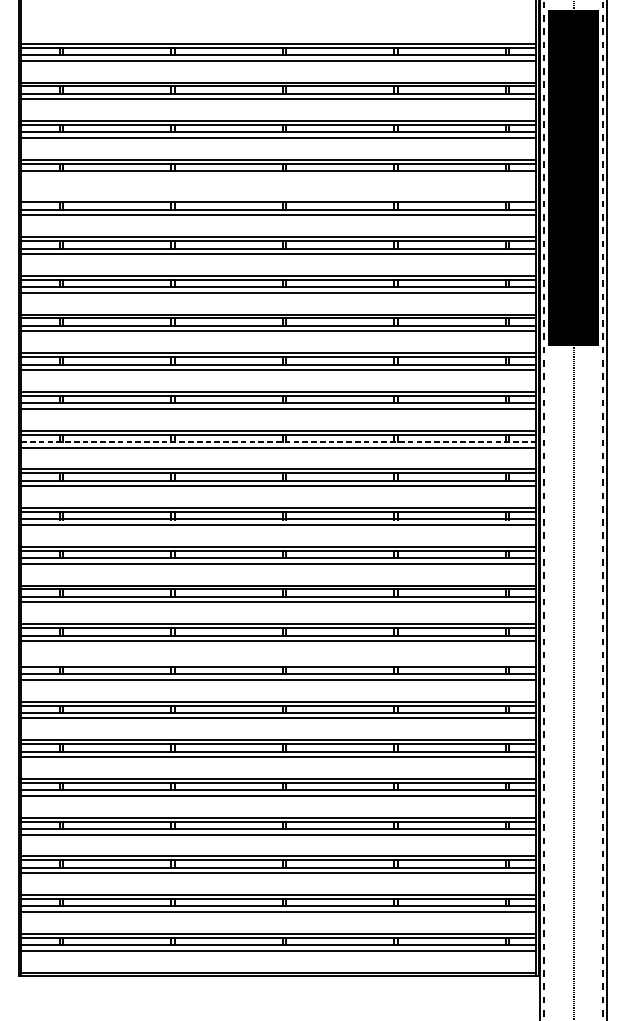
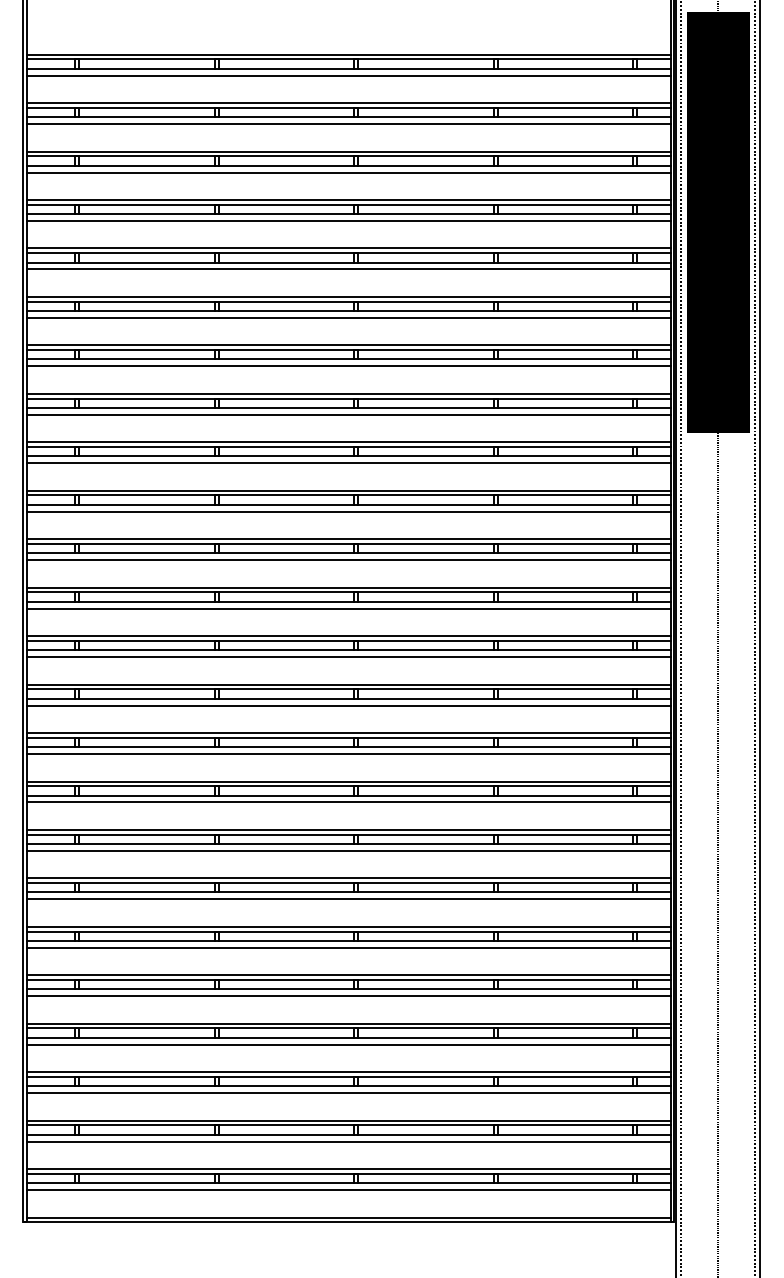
line: (278, 176) -> (348, 220), added
line: (278, 198) -> (348, 248), added
line: (279, 442) -> (349, 553), dashed -> solid
line: (278, 662) -> (348, 829), added

